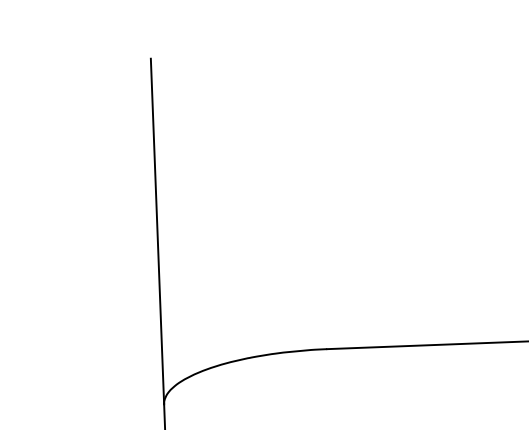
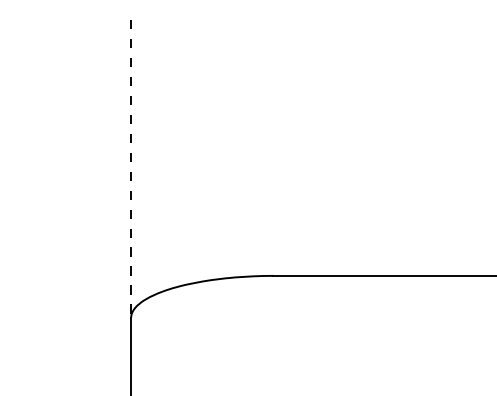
line: (158, 232) -> (131, 169), solid -> dashed

